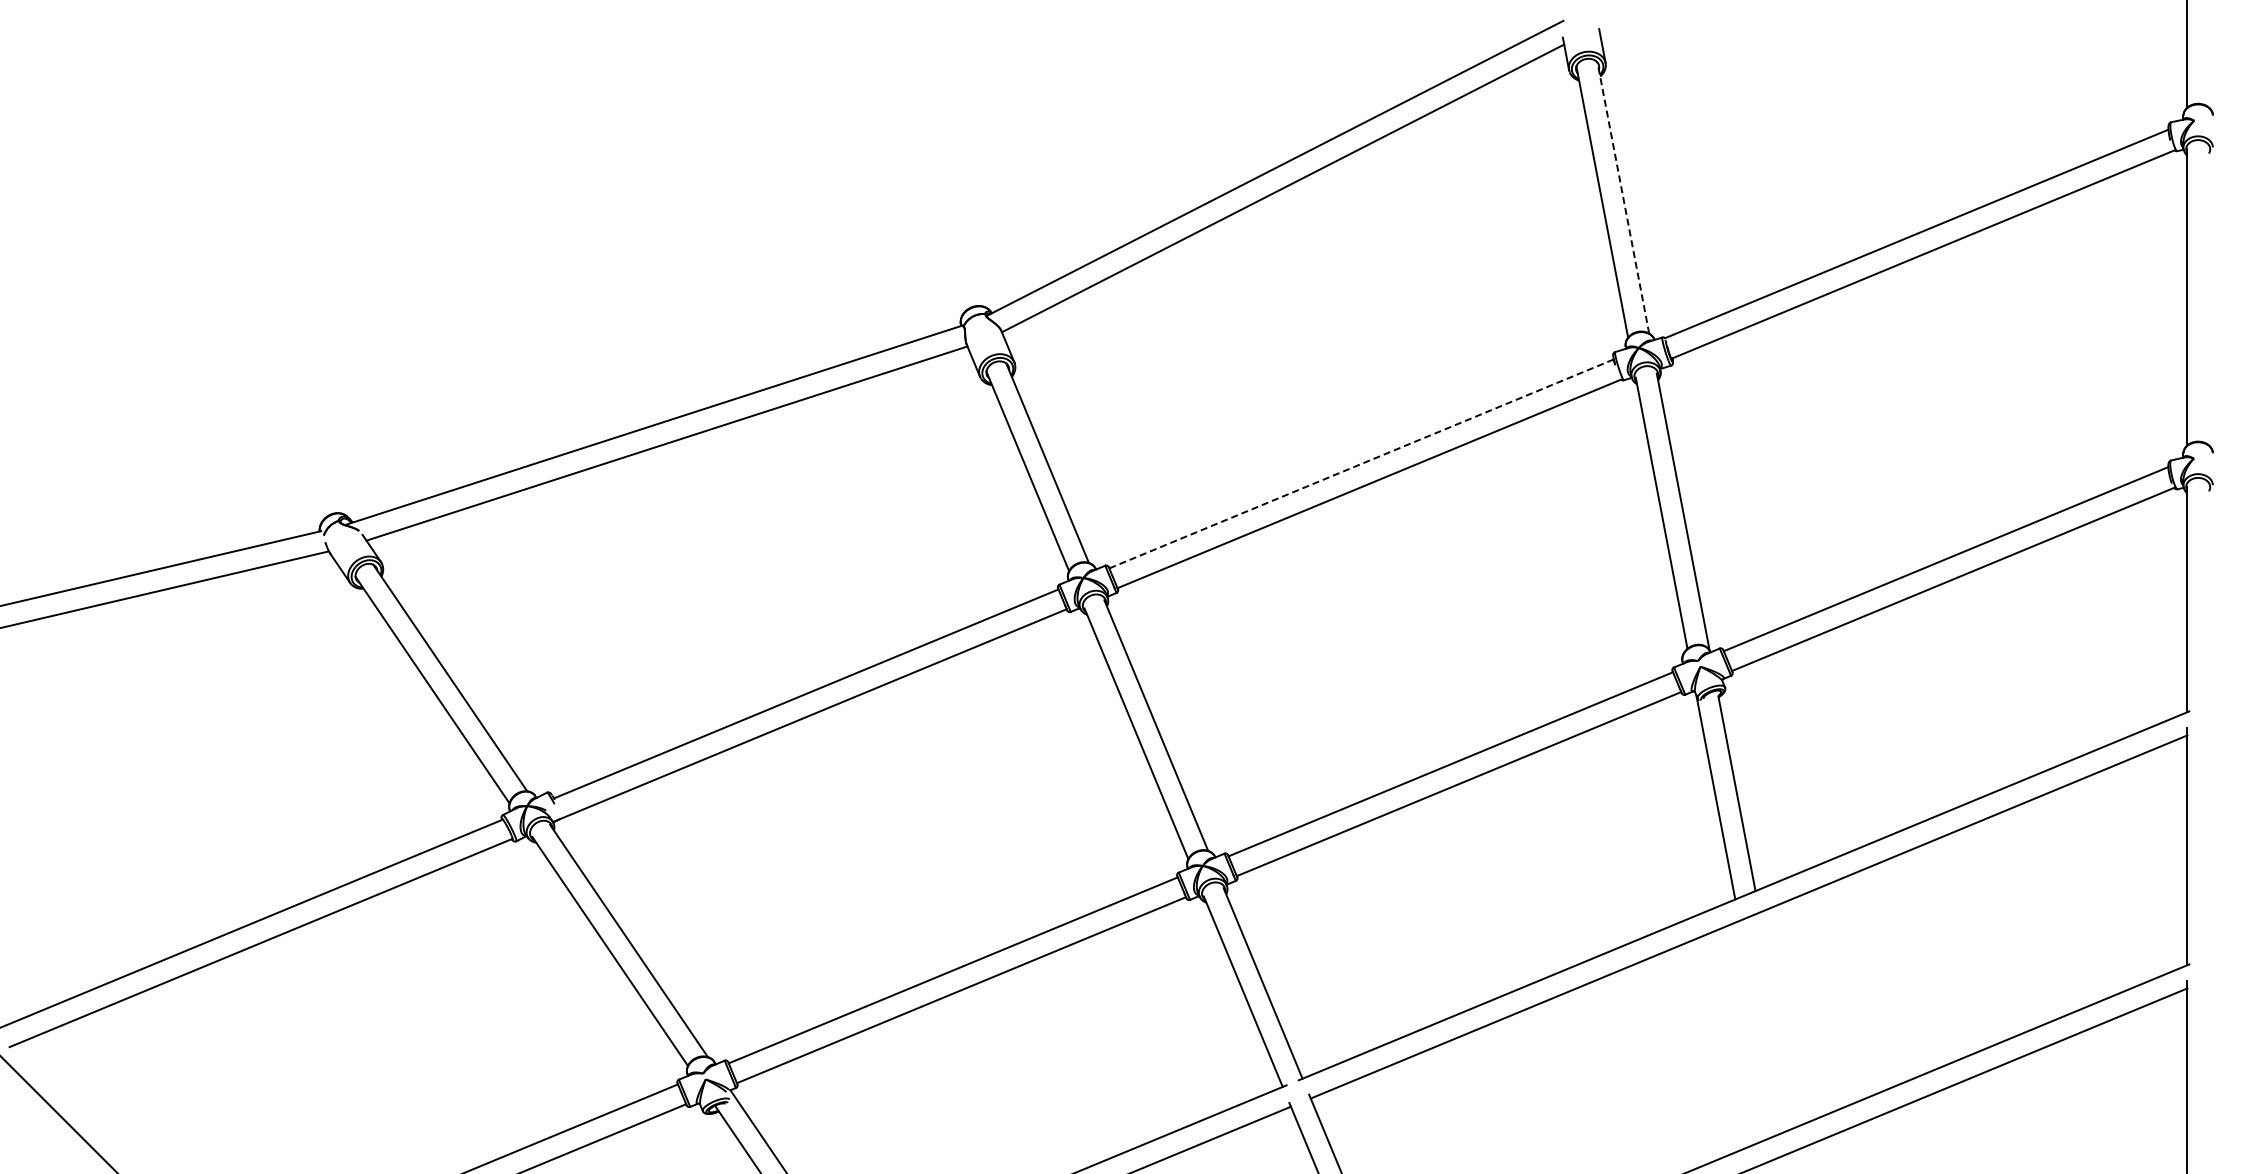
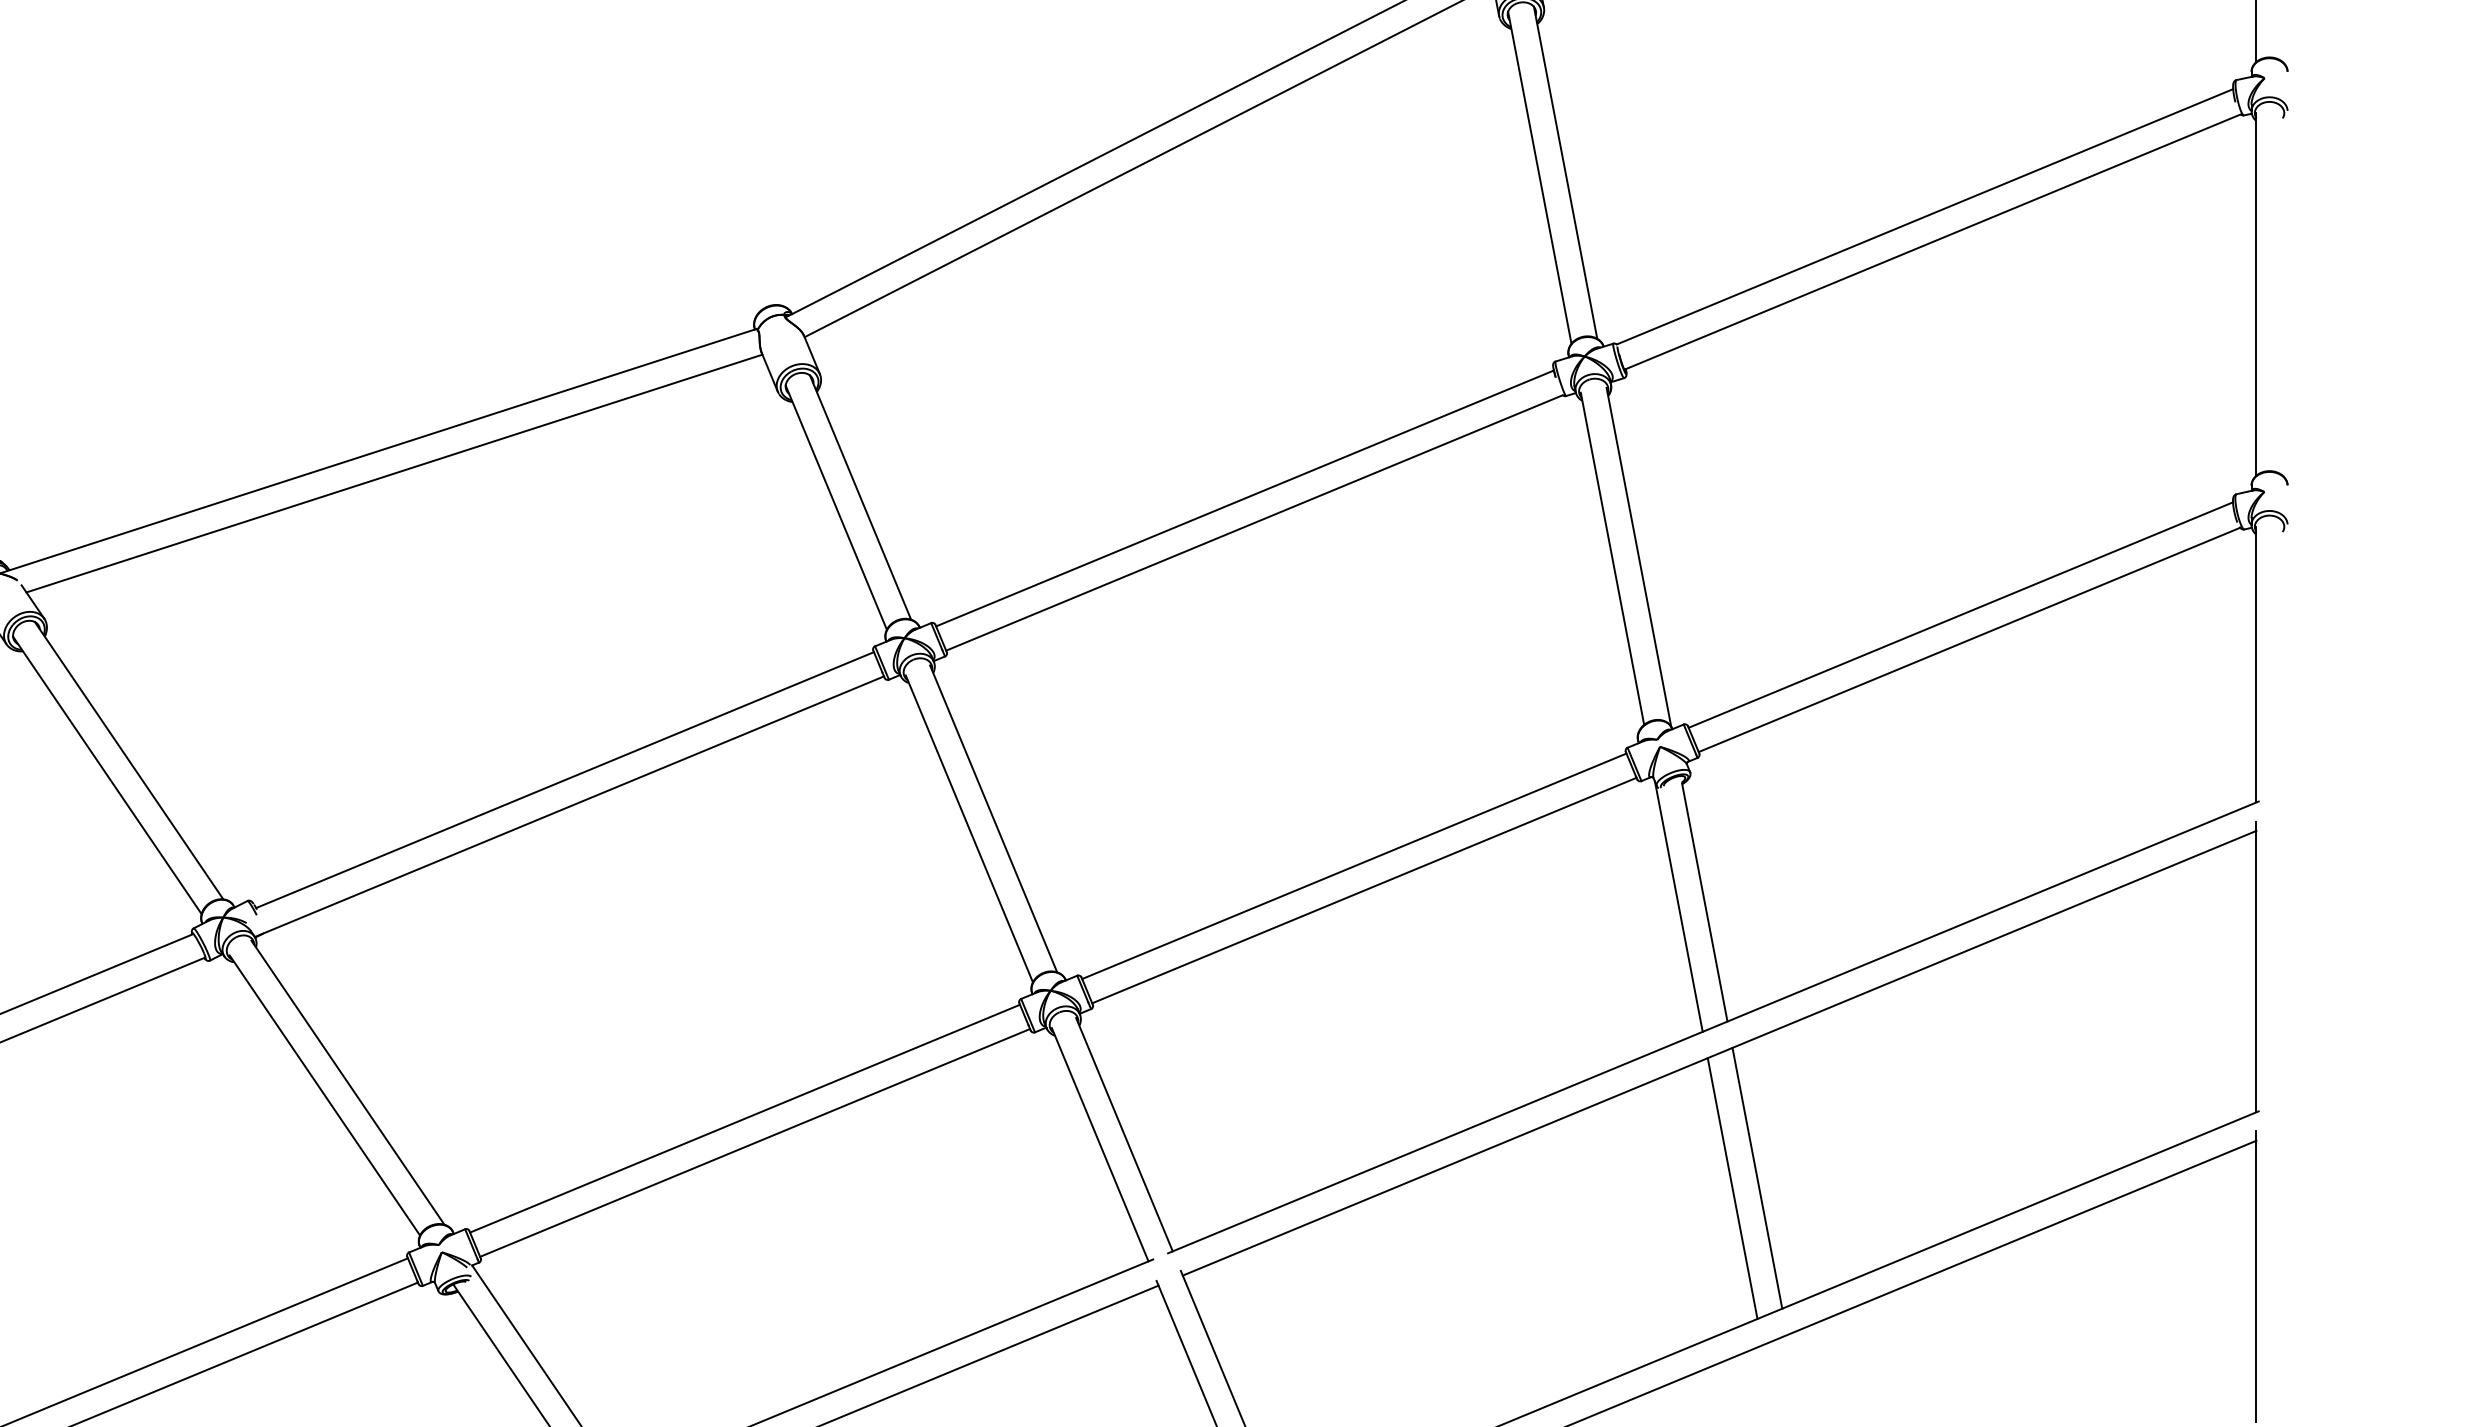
line: (1623, 197) -> (1565, 172), dashed -> solid
line: (1361, 464) -> (1244, 499), dashed -> solid
line: (1779, 1018) -> (1756, 1177), added
line: (1759, 1026) -> (1732, 1187), added

